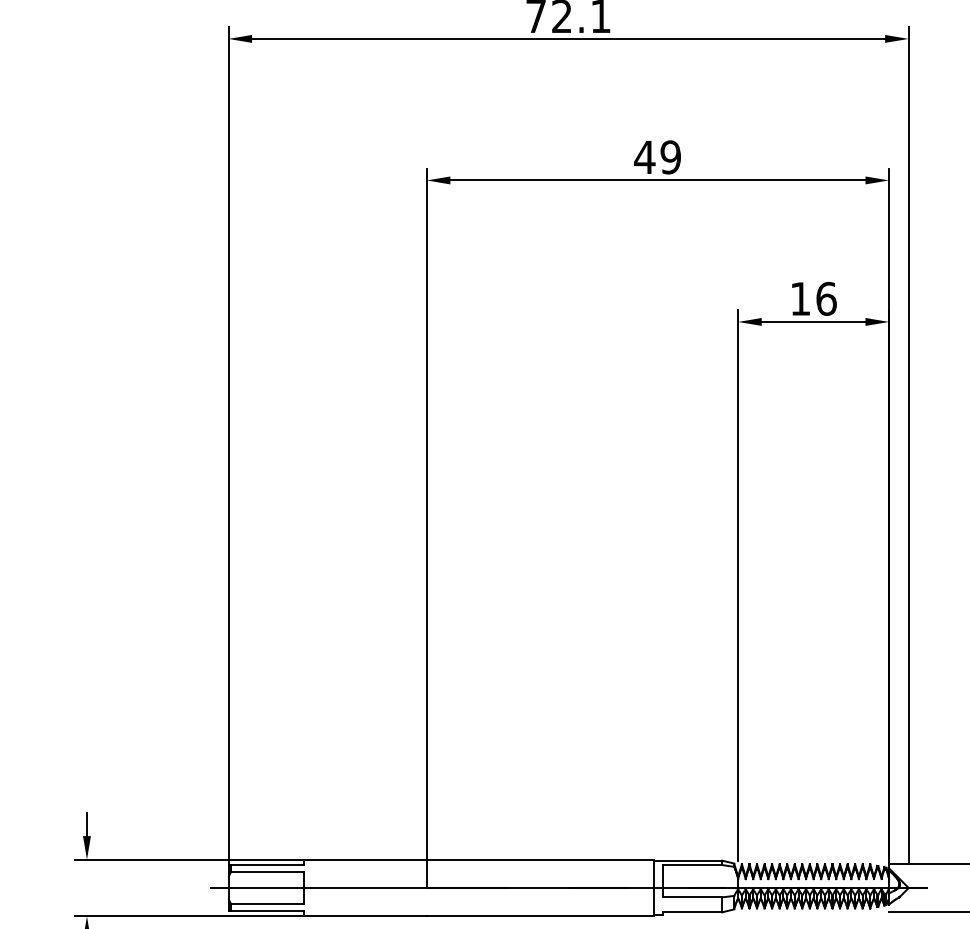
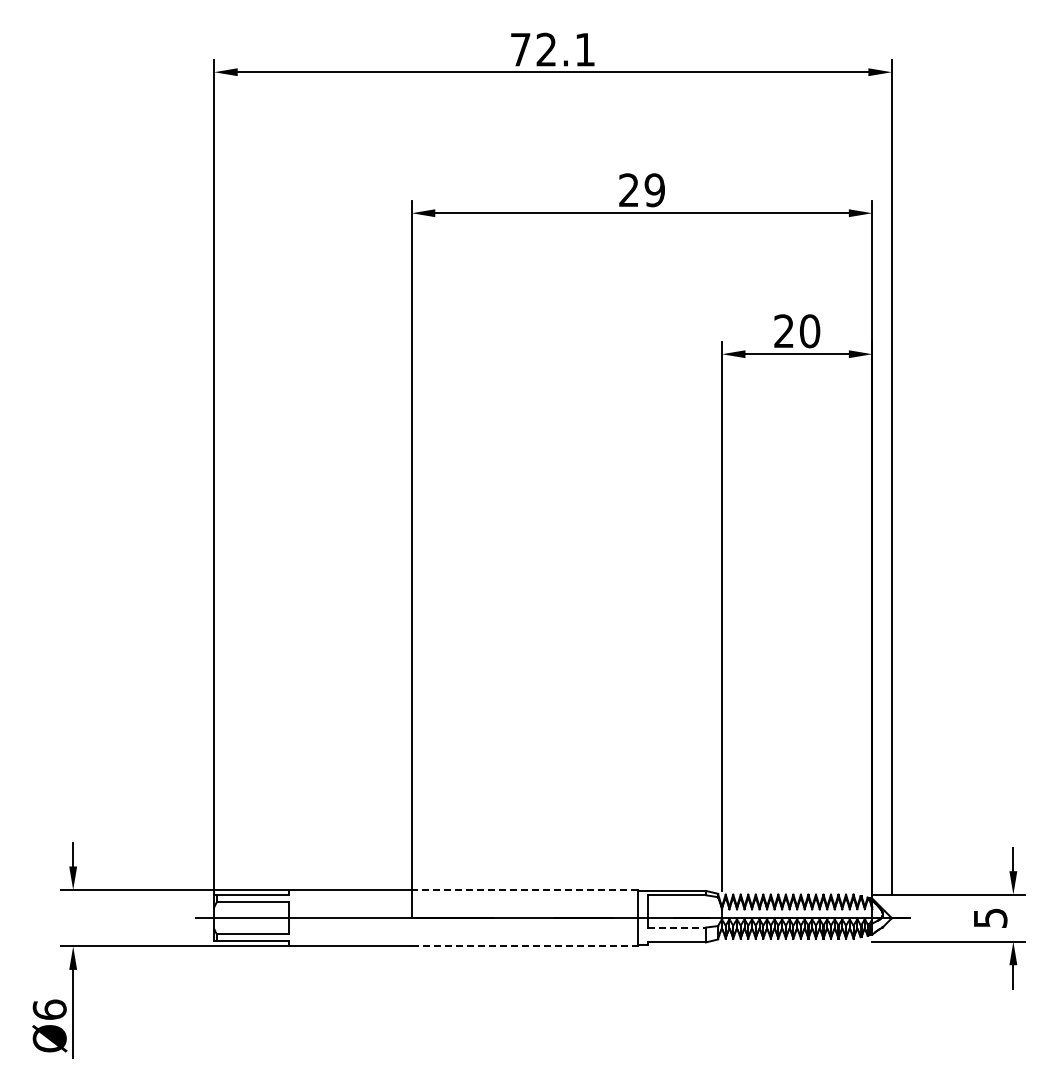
text: (644, 156) -> (628, 189), 49 -> 29
text: (813, 299) -> (797, 331), 16 -> 20
line: (539, 860) -> (524, 890), solid -> dashed
line: (693, 897) -> (677, 927), solid -> dashed
line: (540, 916) -> (525, 946), solid -> dashed

